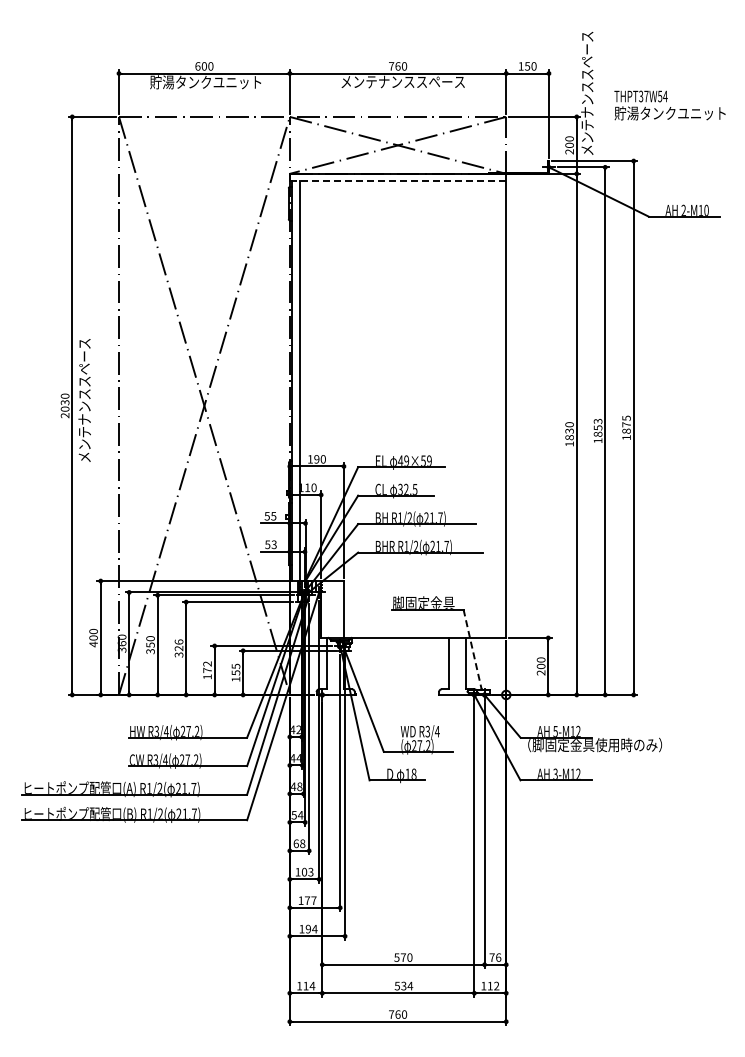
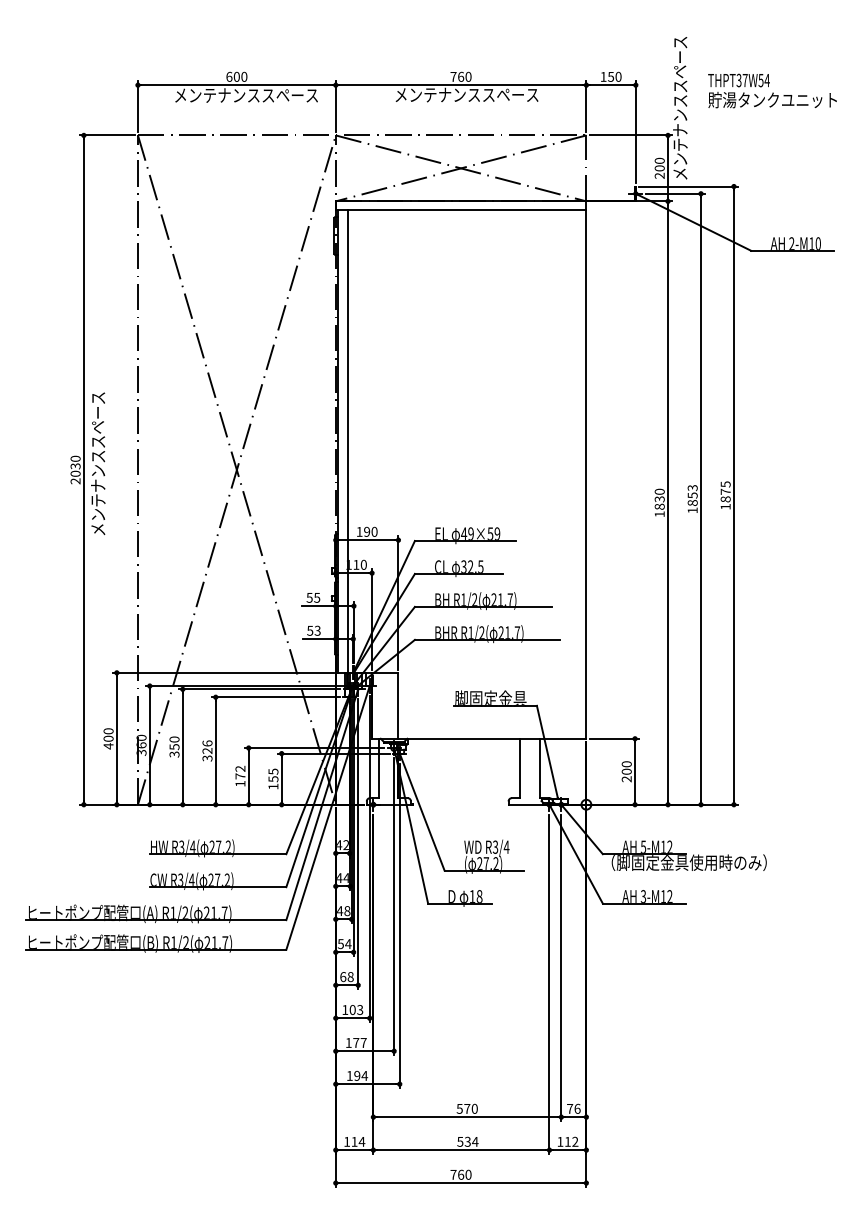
text: (212, 82) -> (246, 95), 貯湯タンクユニット -> メンテナンススペース
text: (669, 105) -> (771, 90), moved
line: (398, 181) -> (461, 210), dashed -> solid
line: (472, 650) -> (547, 753), dashed -> solid

